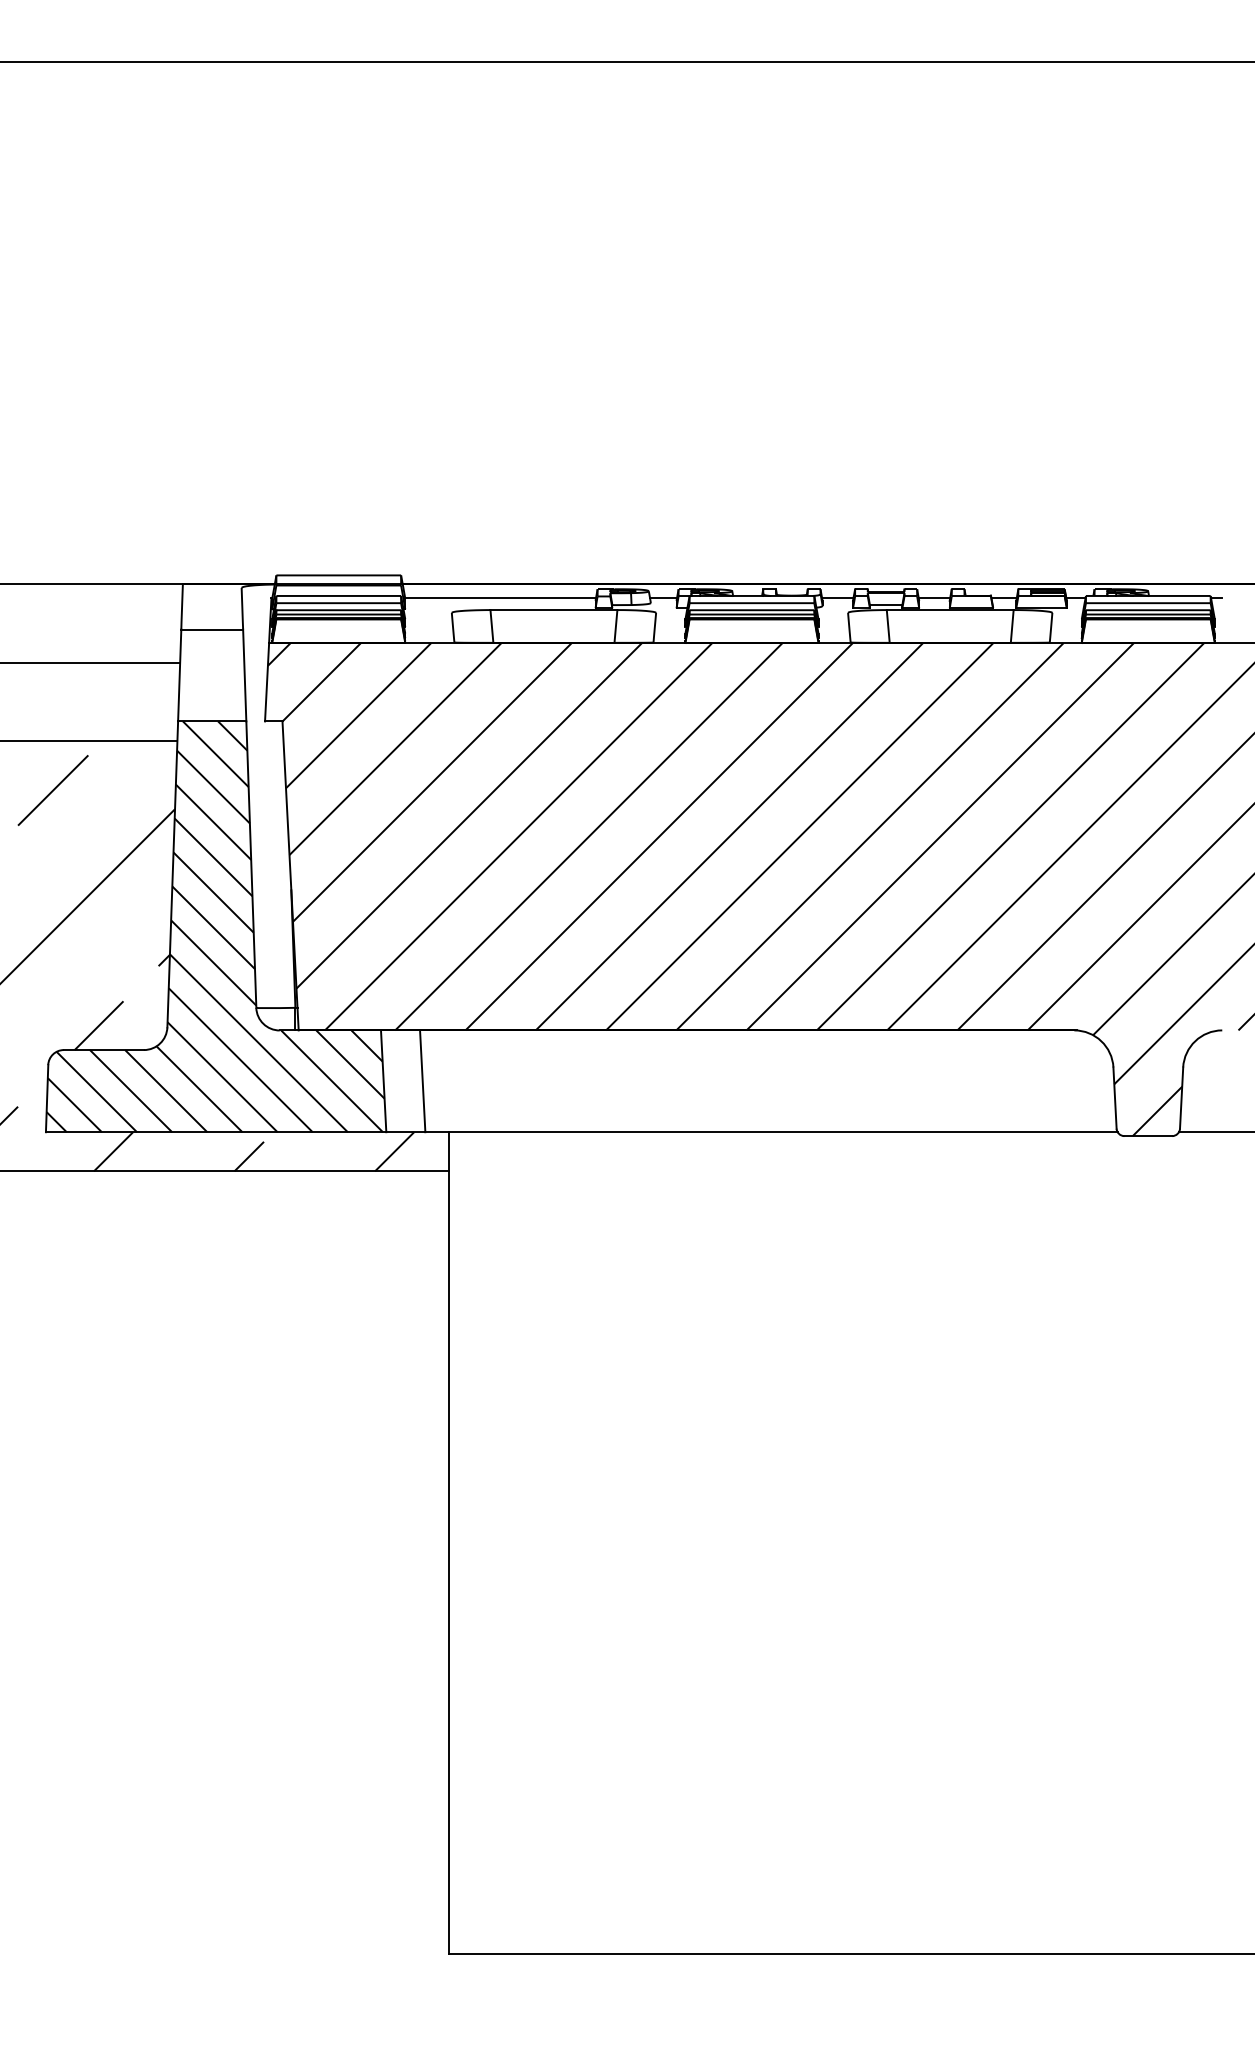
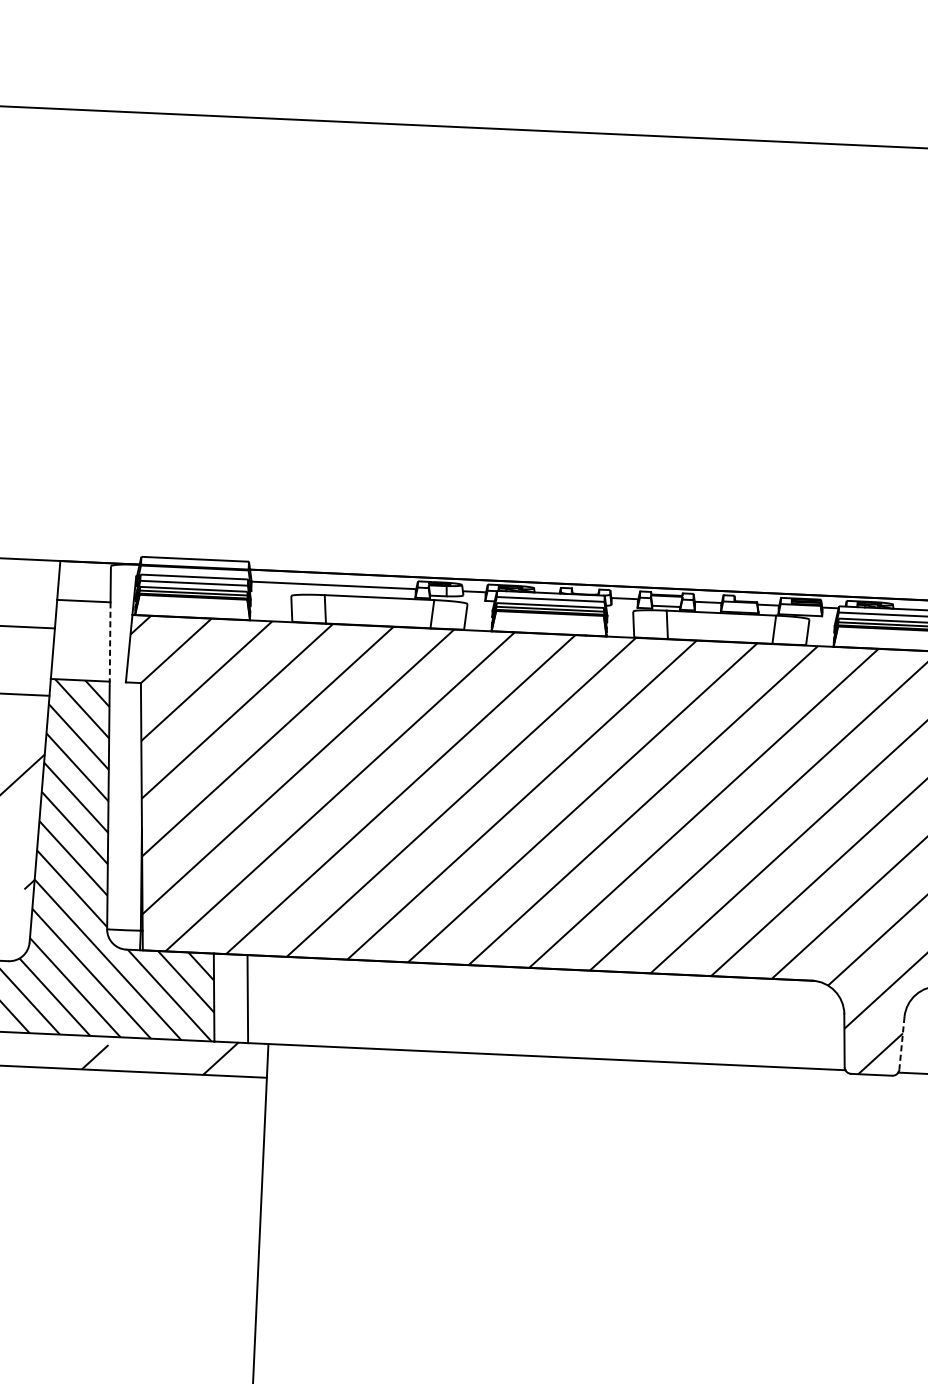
line: (244, 675) -> (109, 641), solid -> dashed
line: (1181, 1098) -> (901, 1043), solid -> dashed

